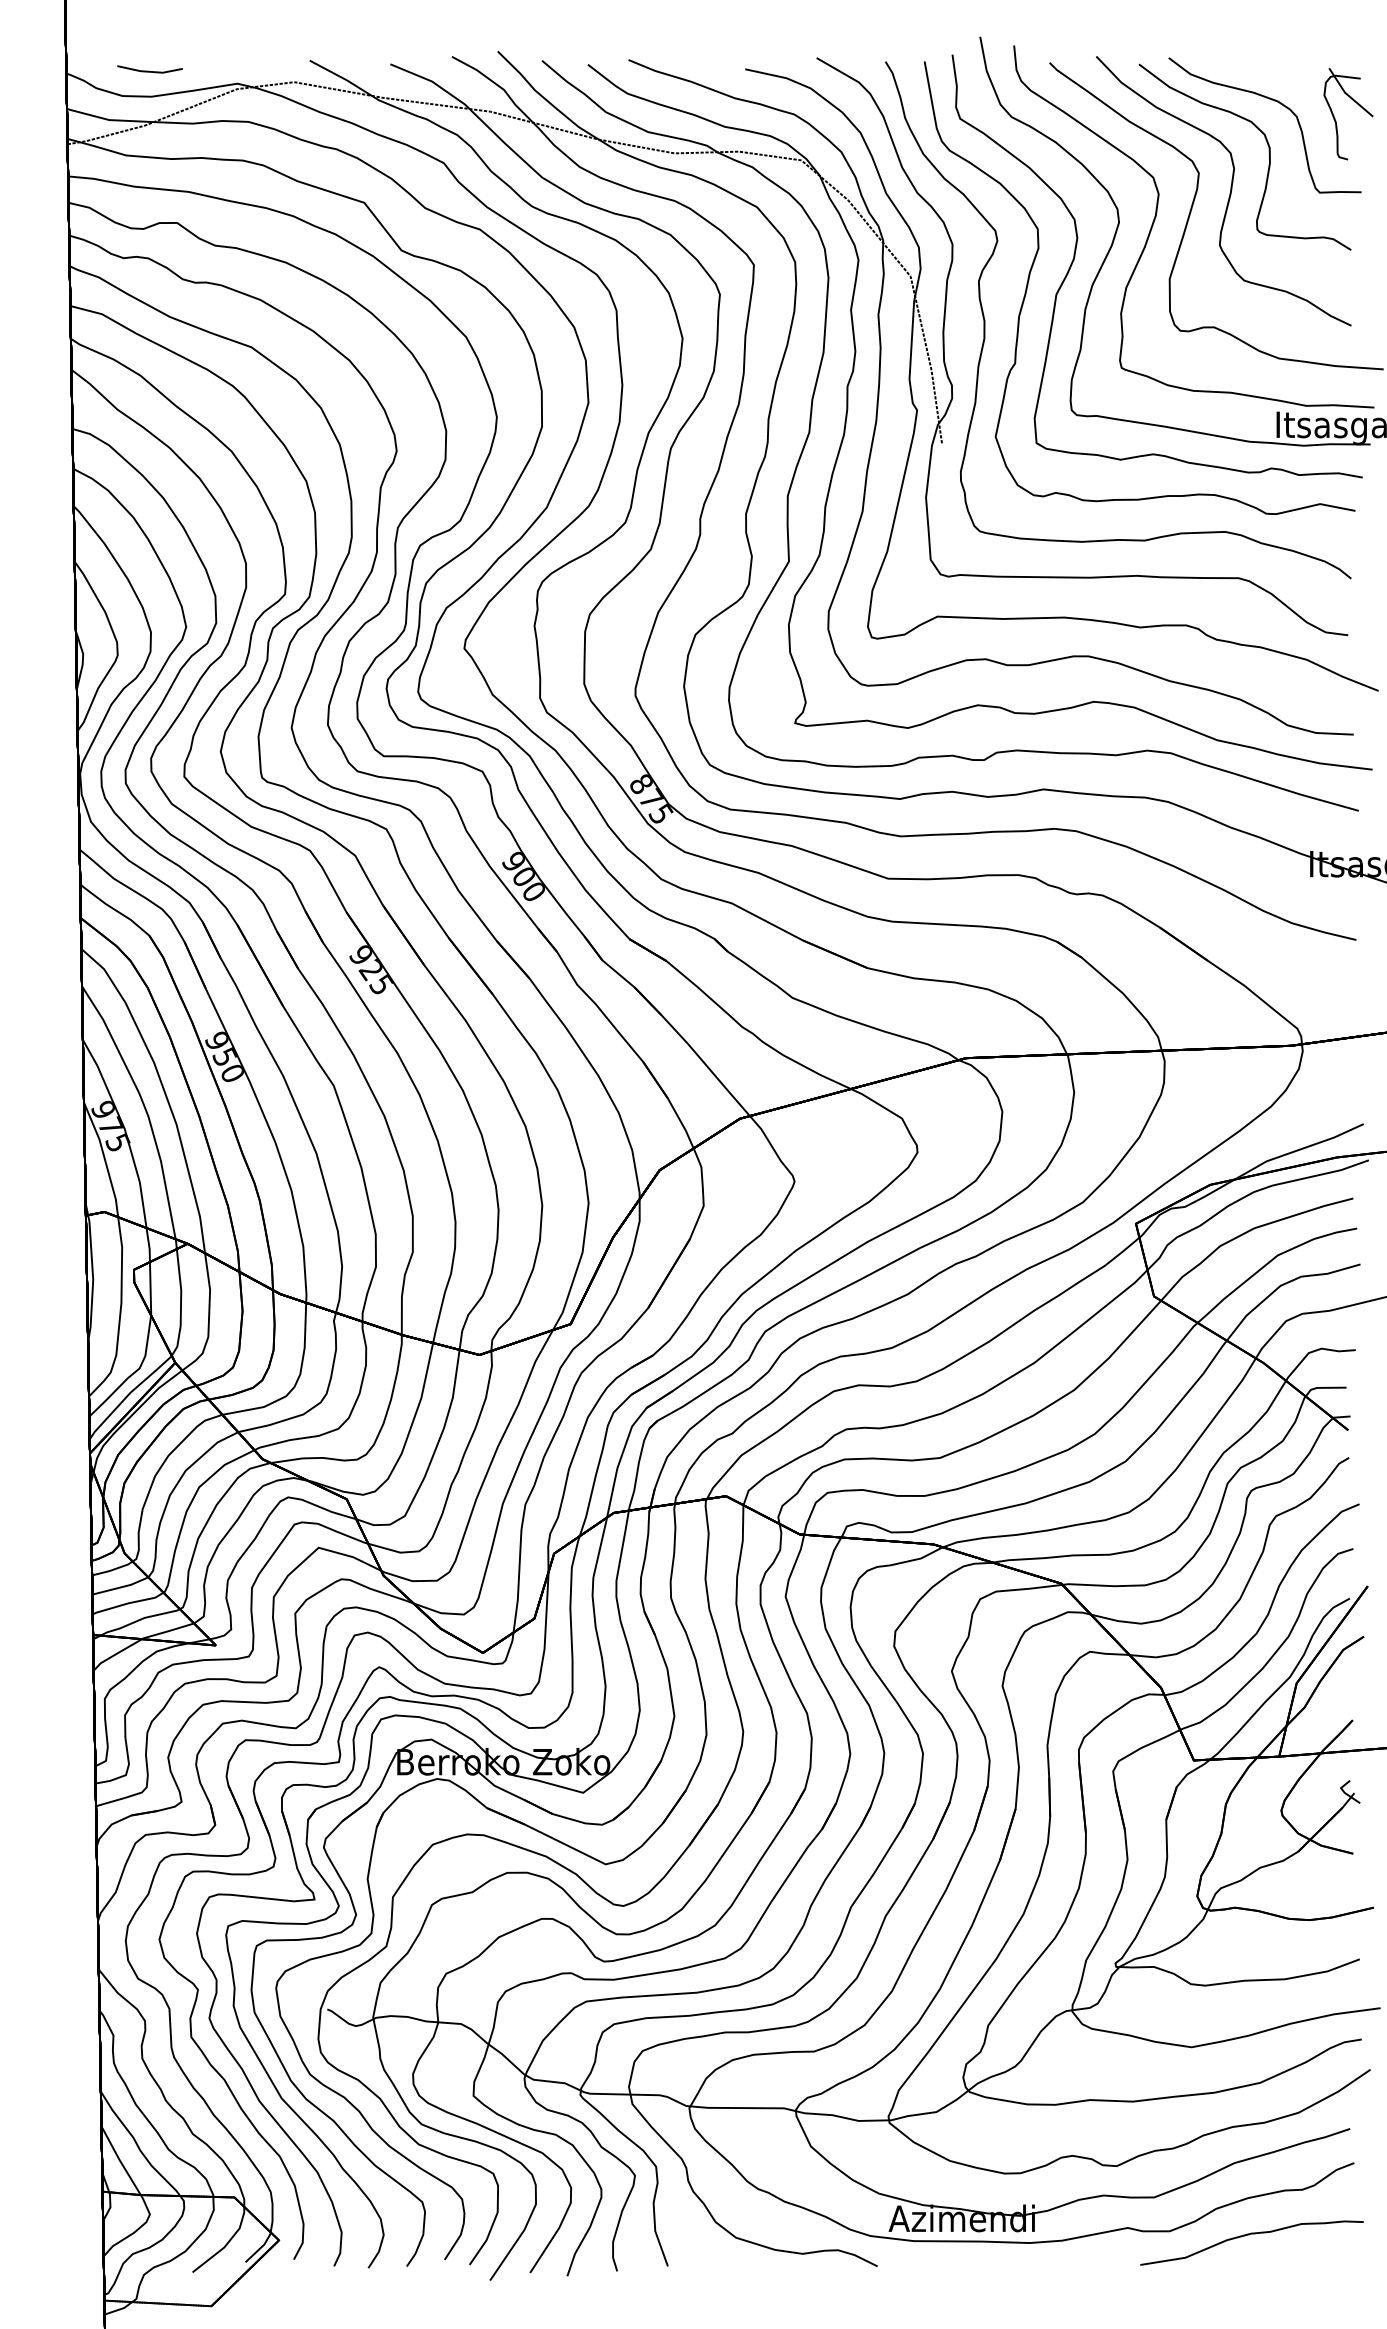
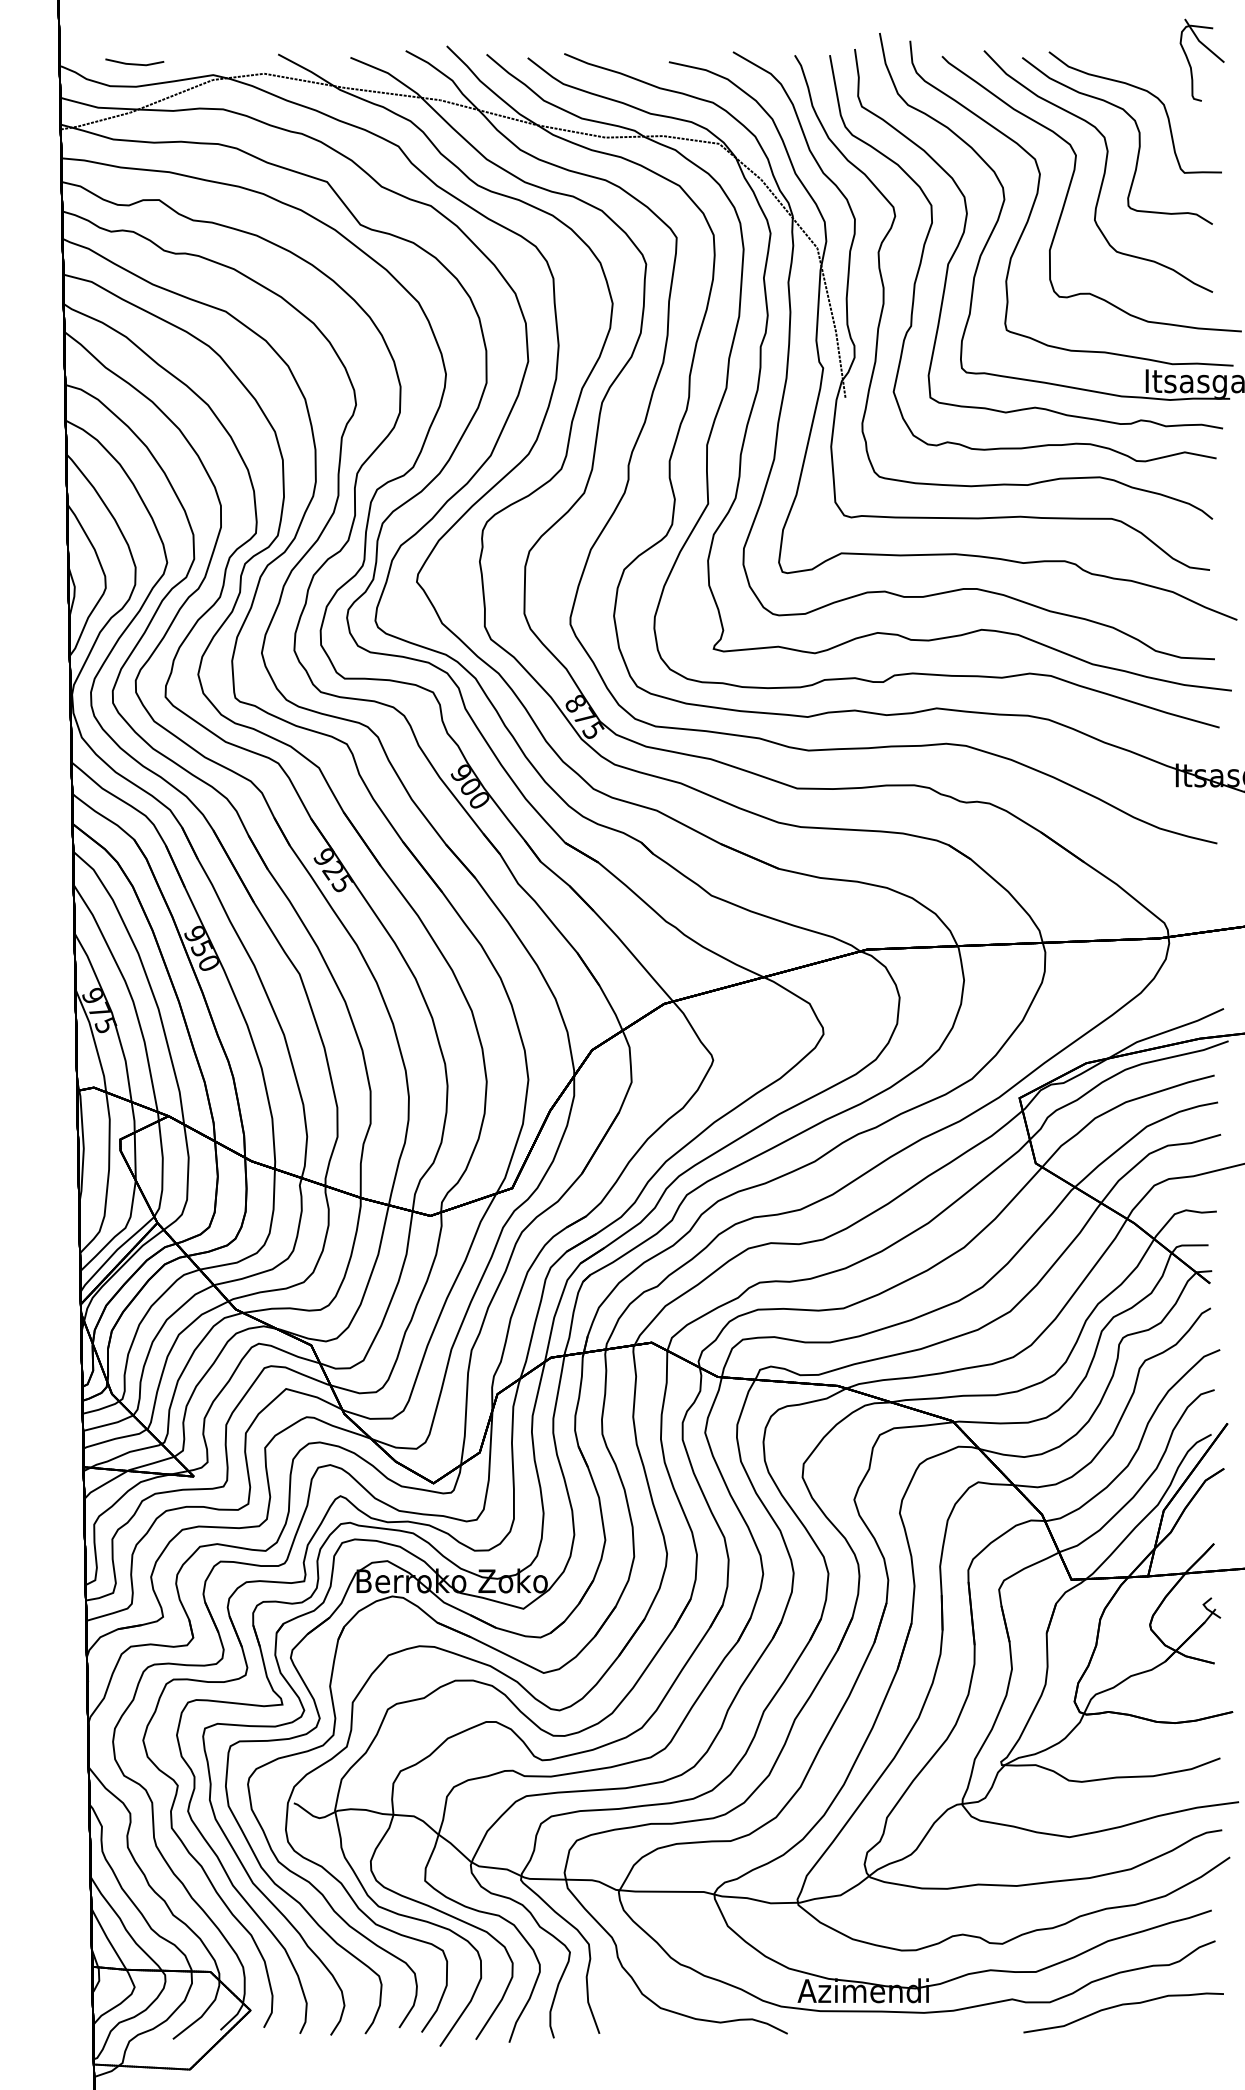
part: (1354, 102) -> (1207, 49), moved

